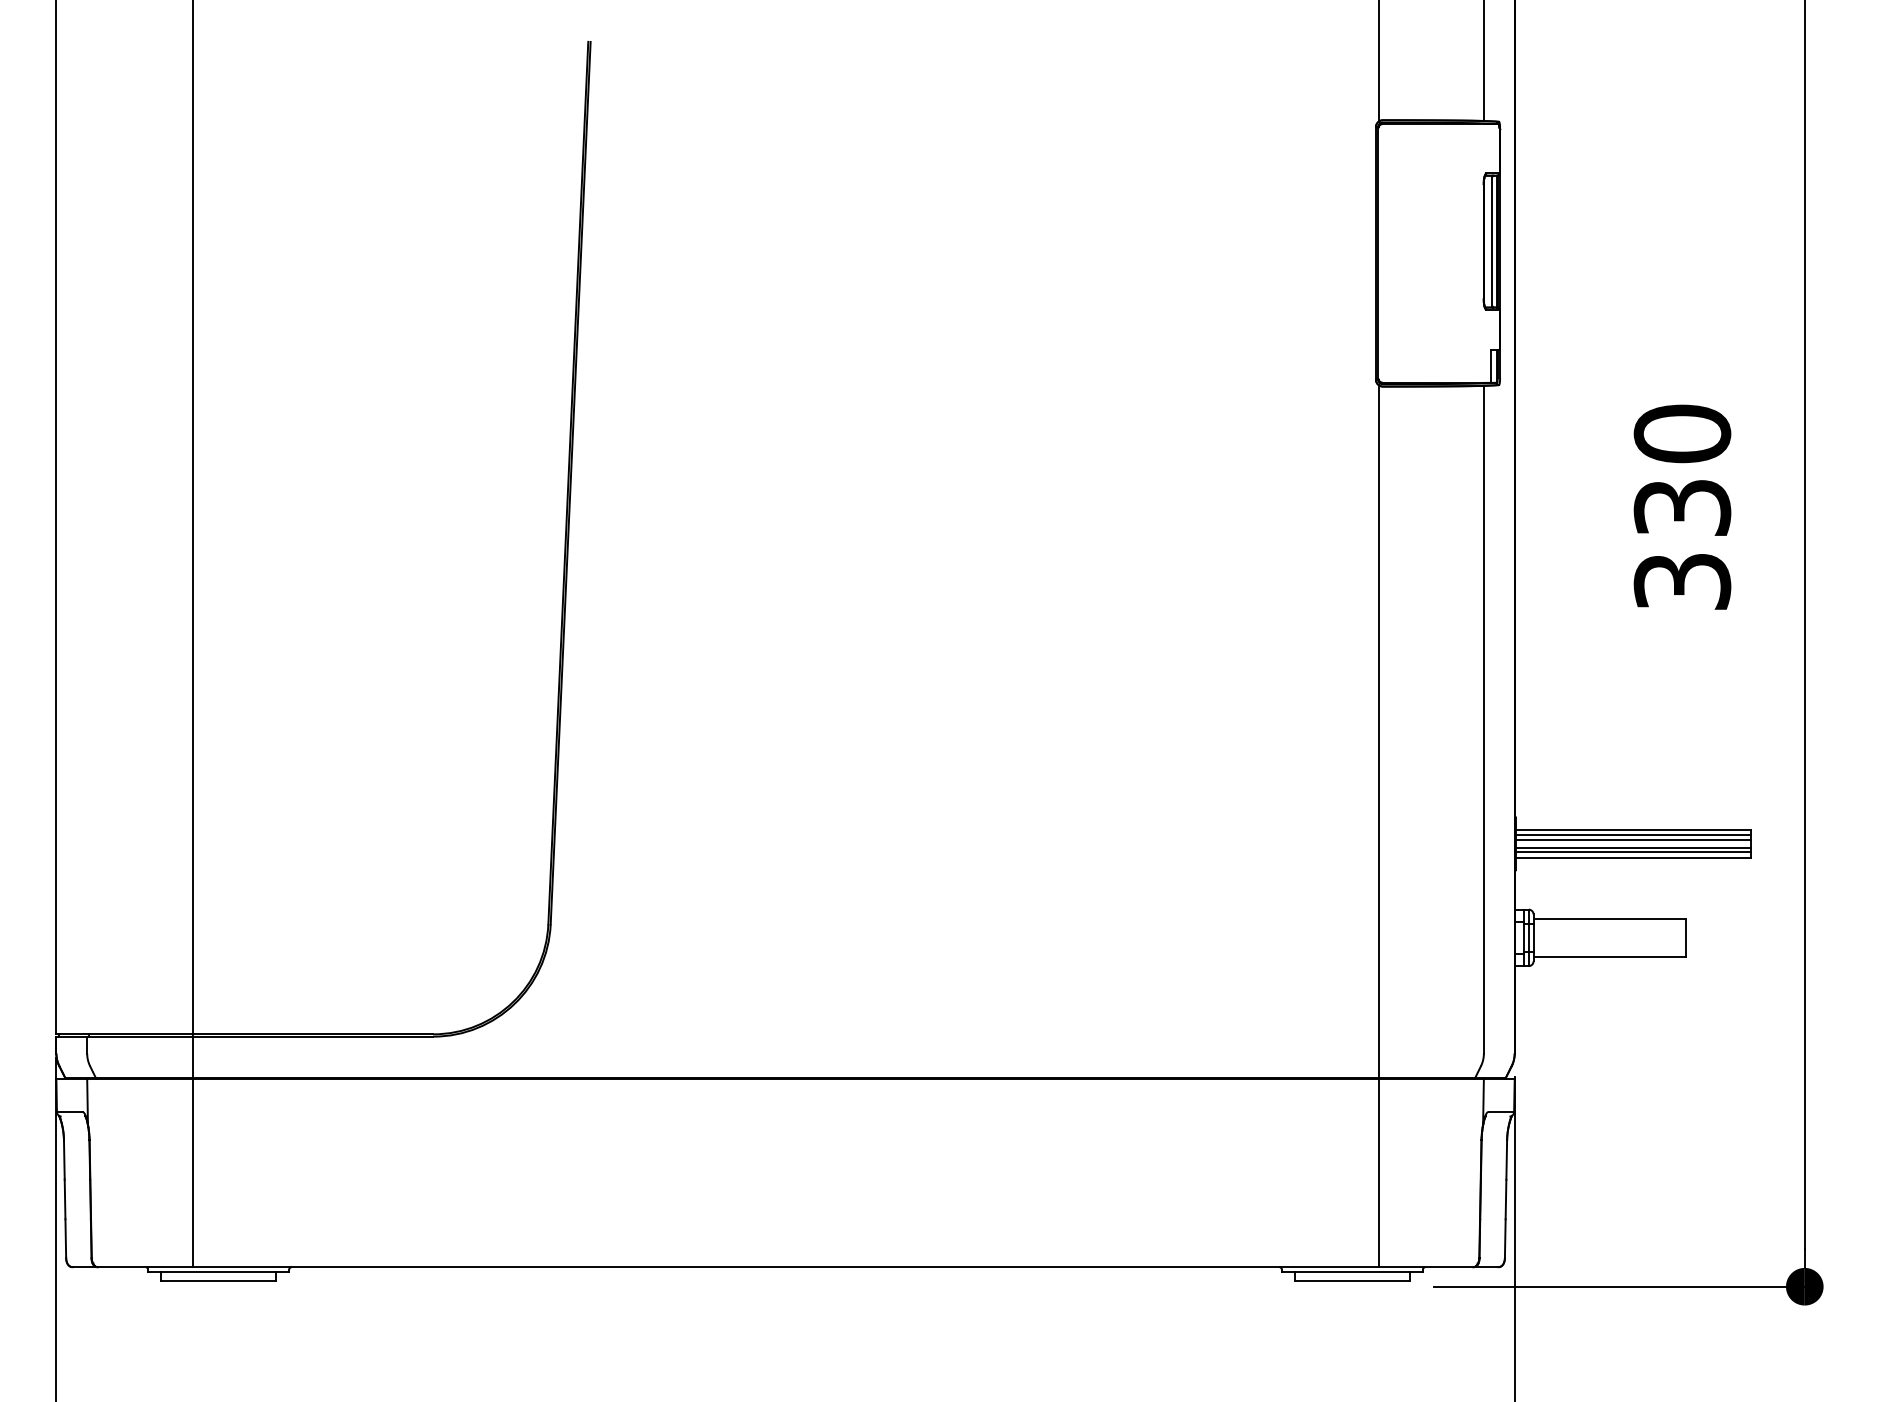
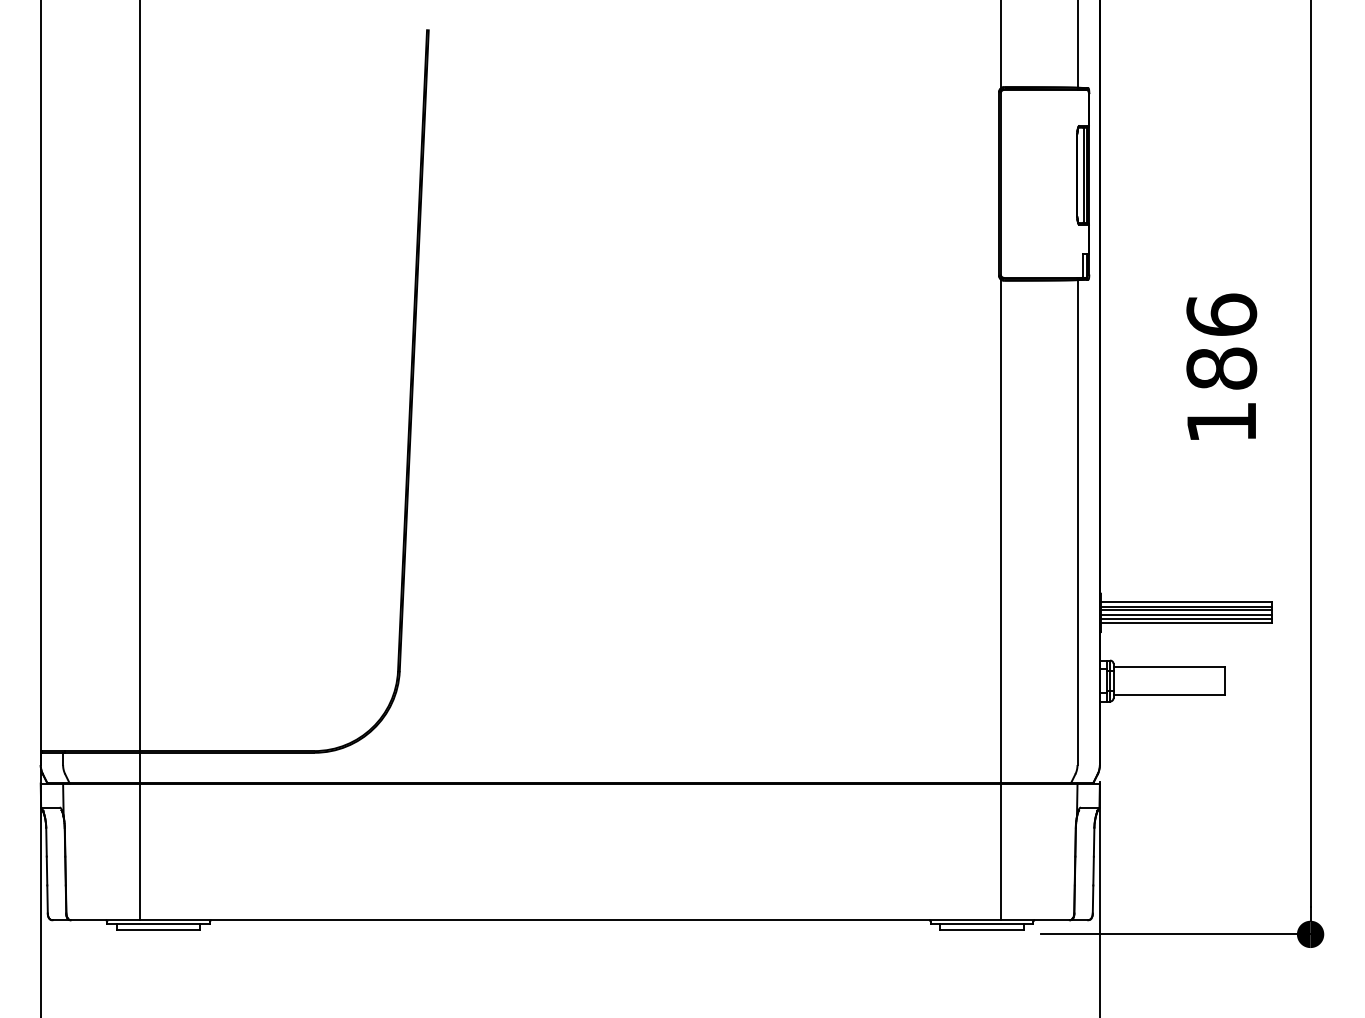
text: (1682, 506) -> (1221, 367), 330 -> 186

